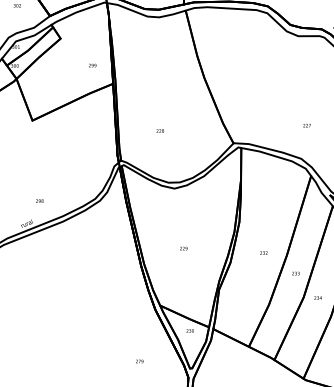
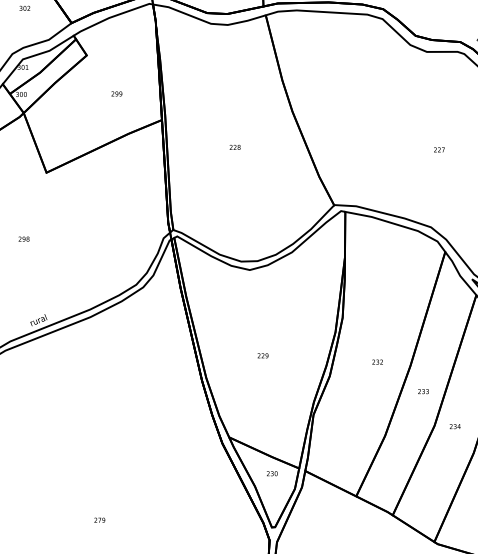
text: (92, 65) -> (116, 93), moved
text: (306, 125) -> (438, 149), moved
text: (159, 130) -> (233, 146), moved
text: (39, 200) -> (23, 238), moved
text: (139, 361) -> (99, 520), moved

